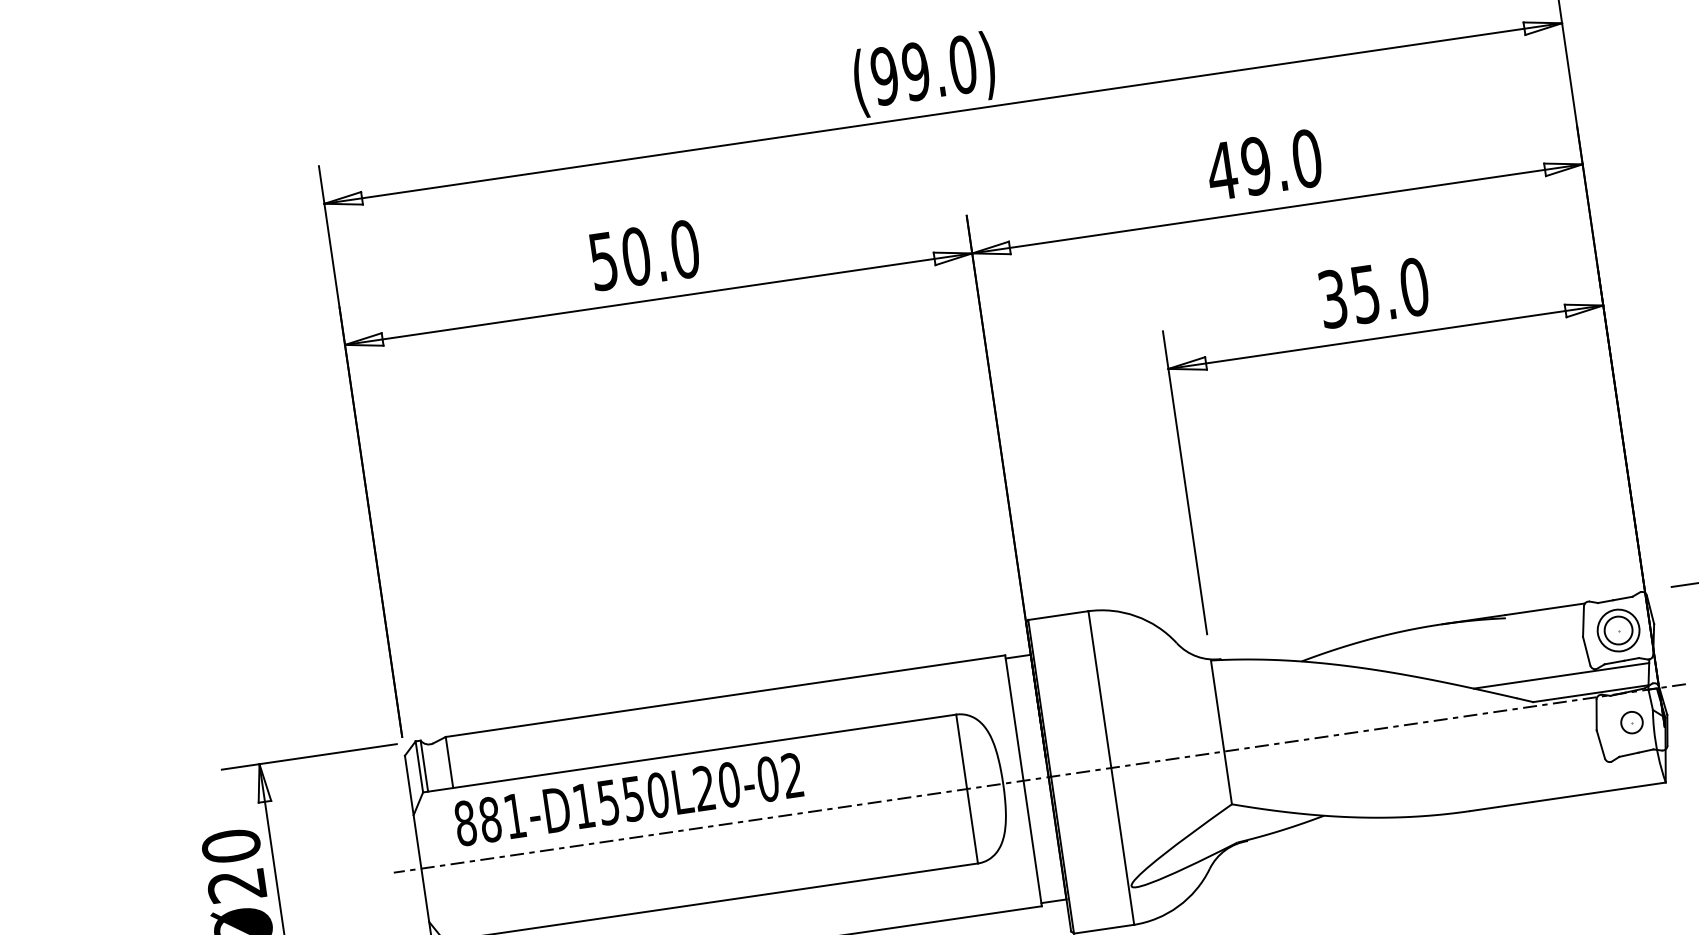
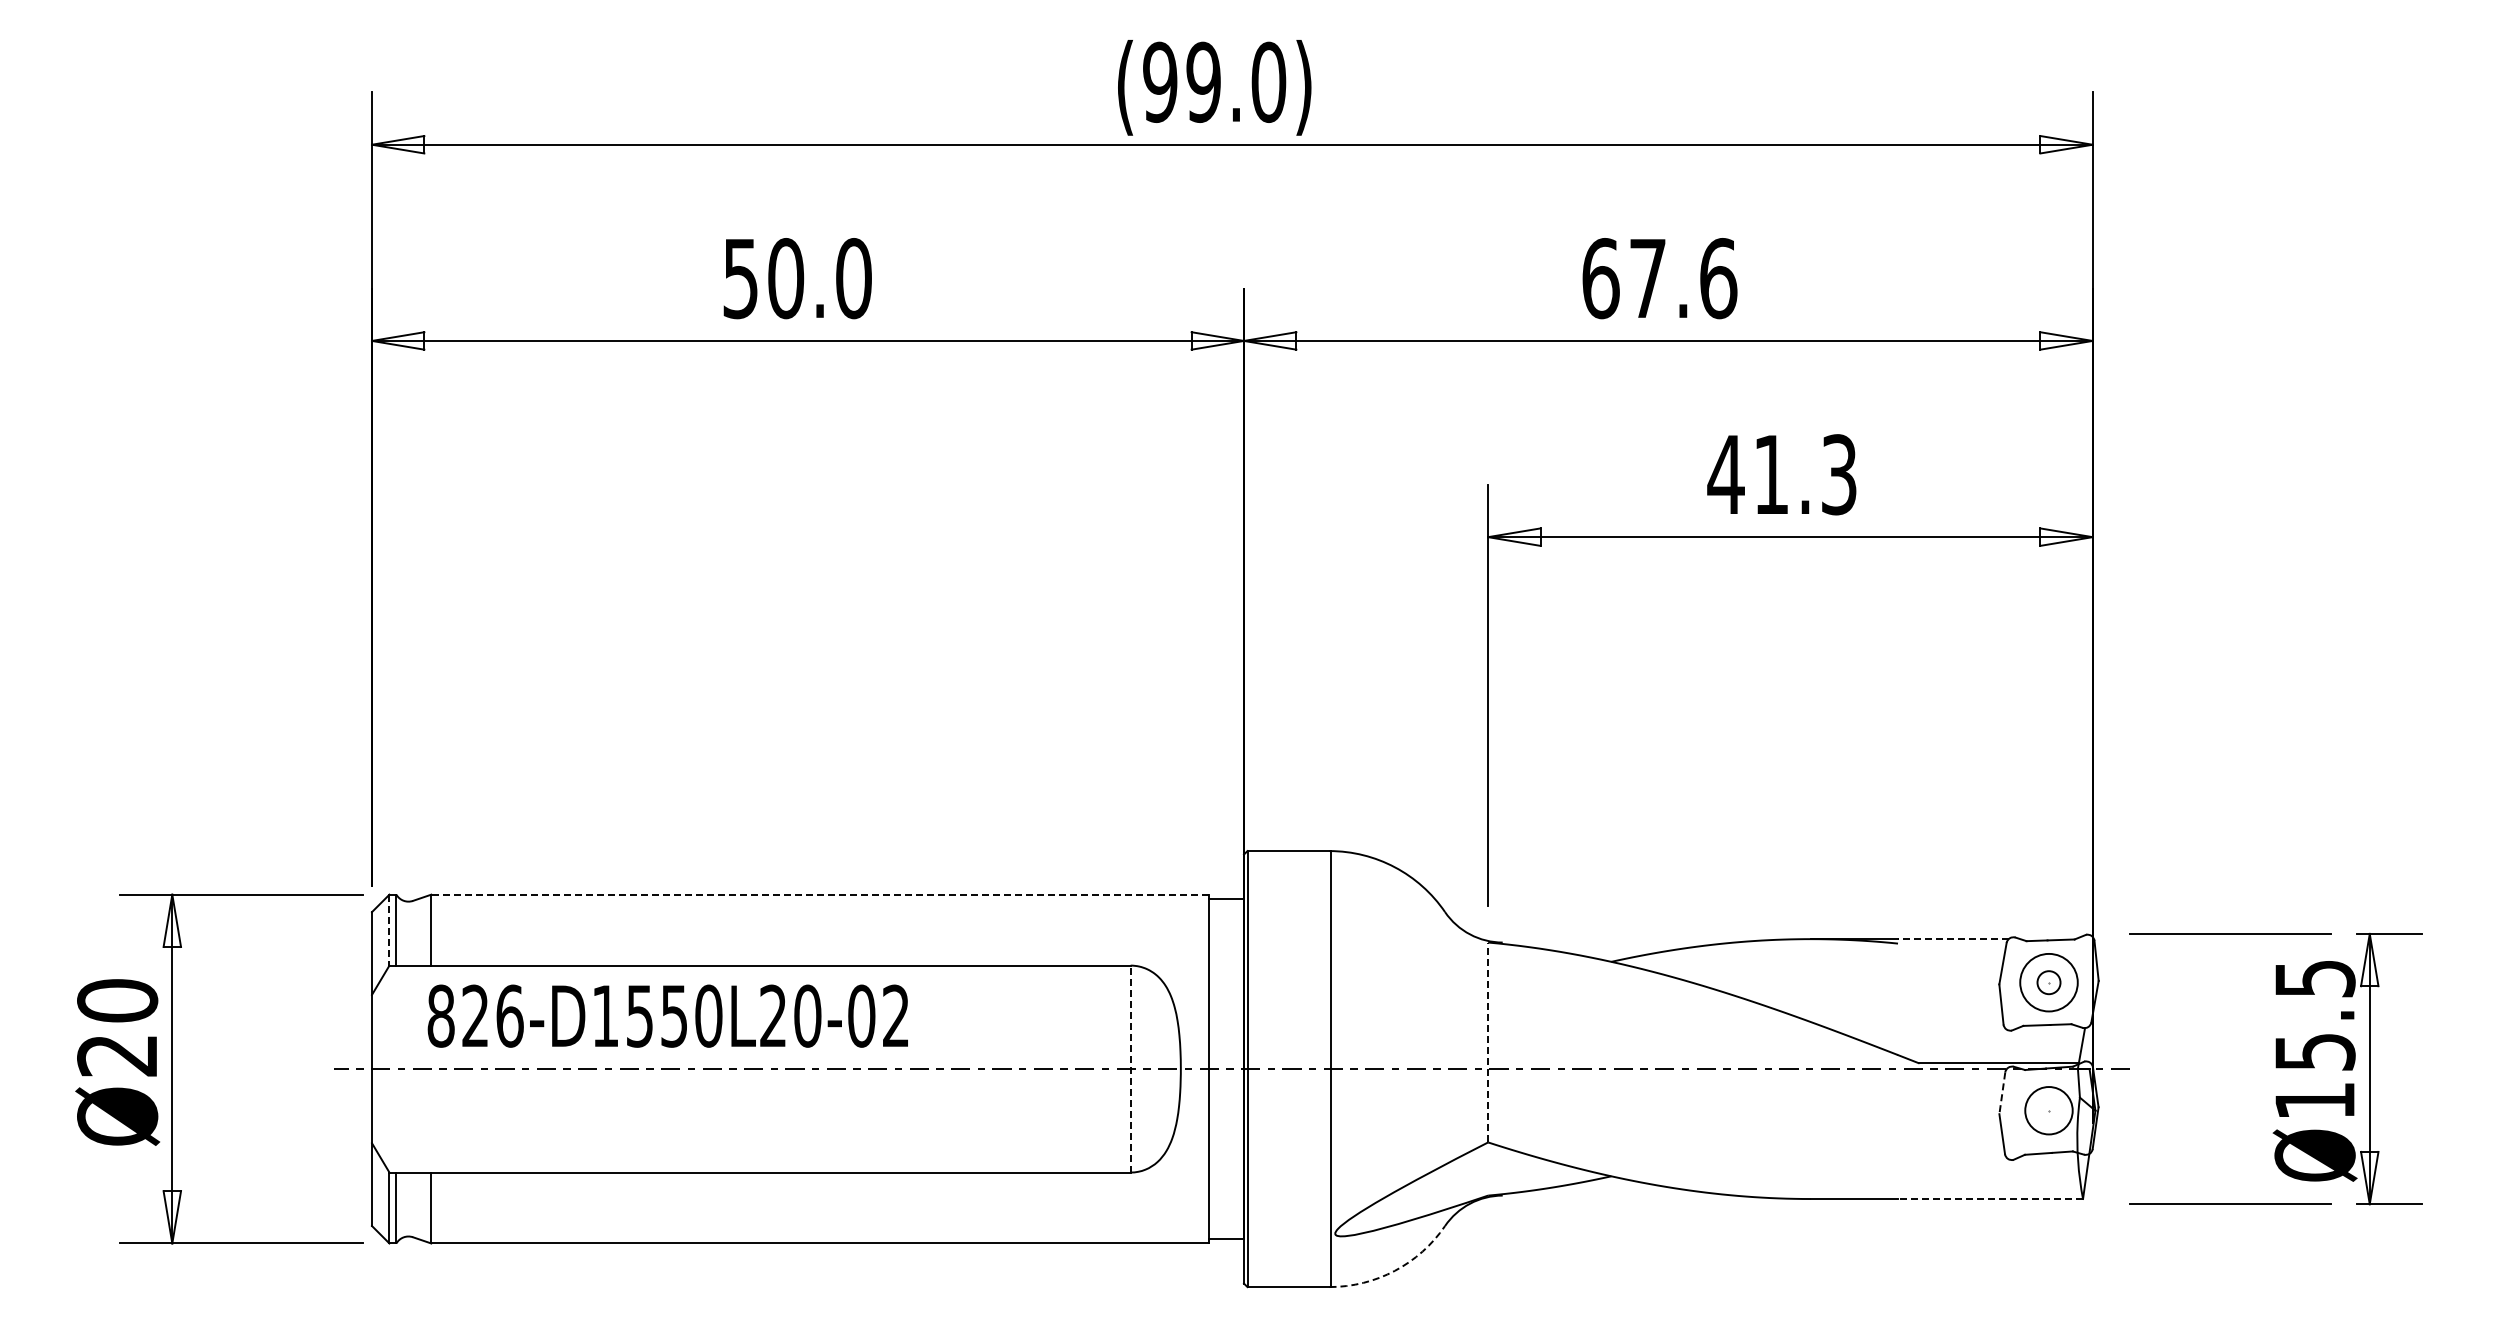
text: (1264, 164) -> (1659, 278), 49.0 -> 67.6
text: (1373, 292) -> (1782, 474), 35.0 -> 41.3
line: (1544, 609) -> (1952, 939), solid -> dashed
circle: (1618, 630) -> (2048, 982), size x0.6
line: (1561, 676) -> (1962, 1033), removed
line: (725, 696) -> (820, 894), solid -> dashed
line: (1596, 715) -> (2002, 1093), solid -> dashed
circle: (1631, 722) -> (2048, 1110), size x1.6
line: (1221, 732) -> (1488, 1042), solid -> dashed
line: (419, 767) -> (389, 930), solid -> dashed
line: (966, 788) -> (1130, 1068), solid -> dashed
line: (1599, 792) -> (1990, 1199), solid -> dashed
text: (502, 817) -> (492, 1015), 881-D1550L20-02 -> 826-D1550L20-02
arc: (1178, 906) -> (1394, 1270), solid -> dashed

